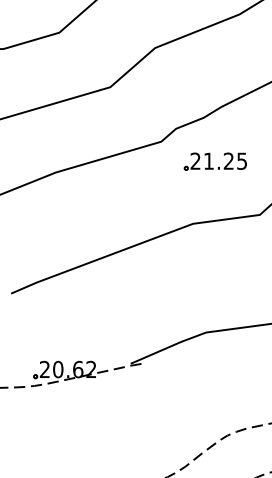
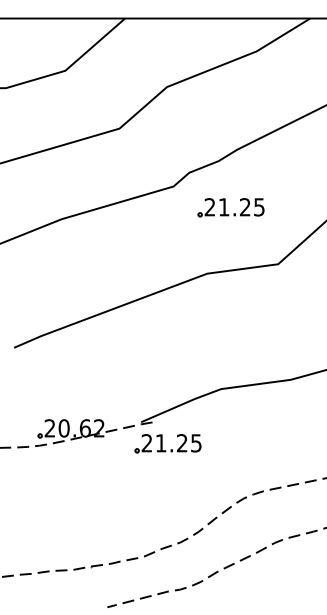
part: (155, 383) -> (167, 443), added

